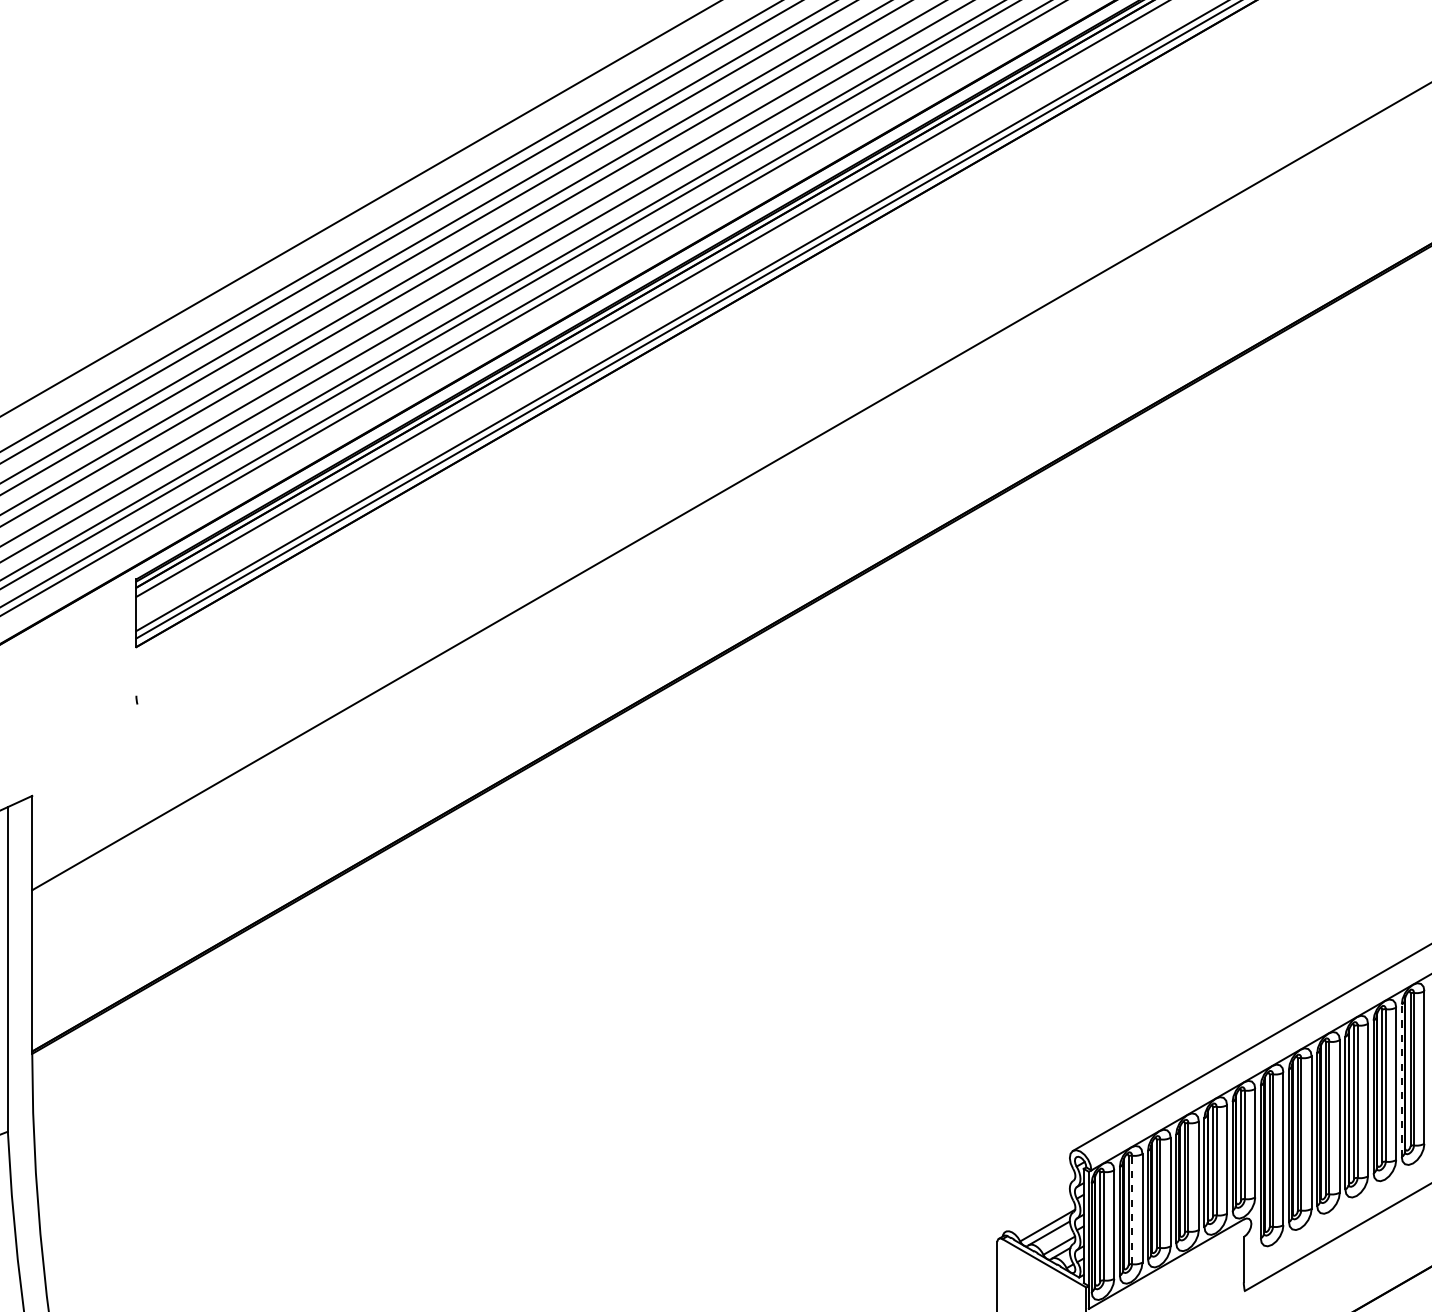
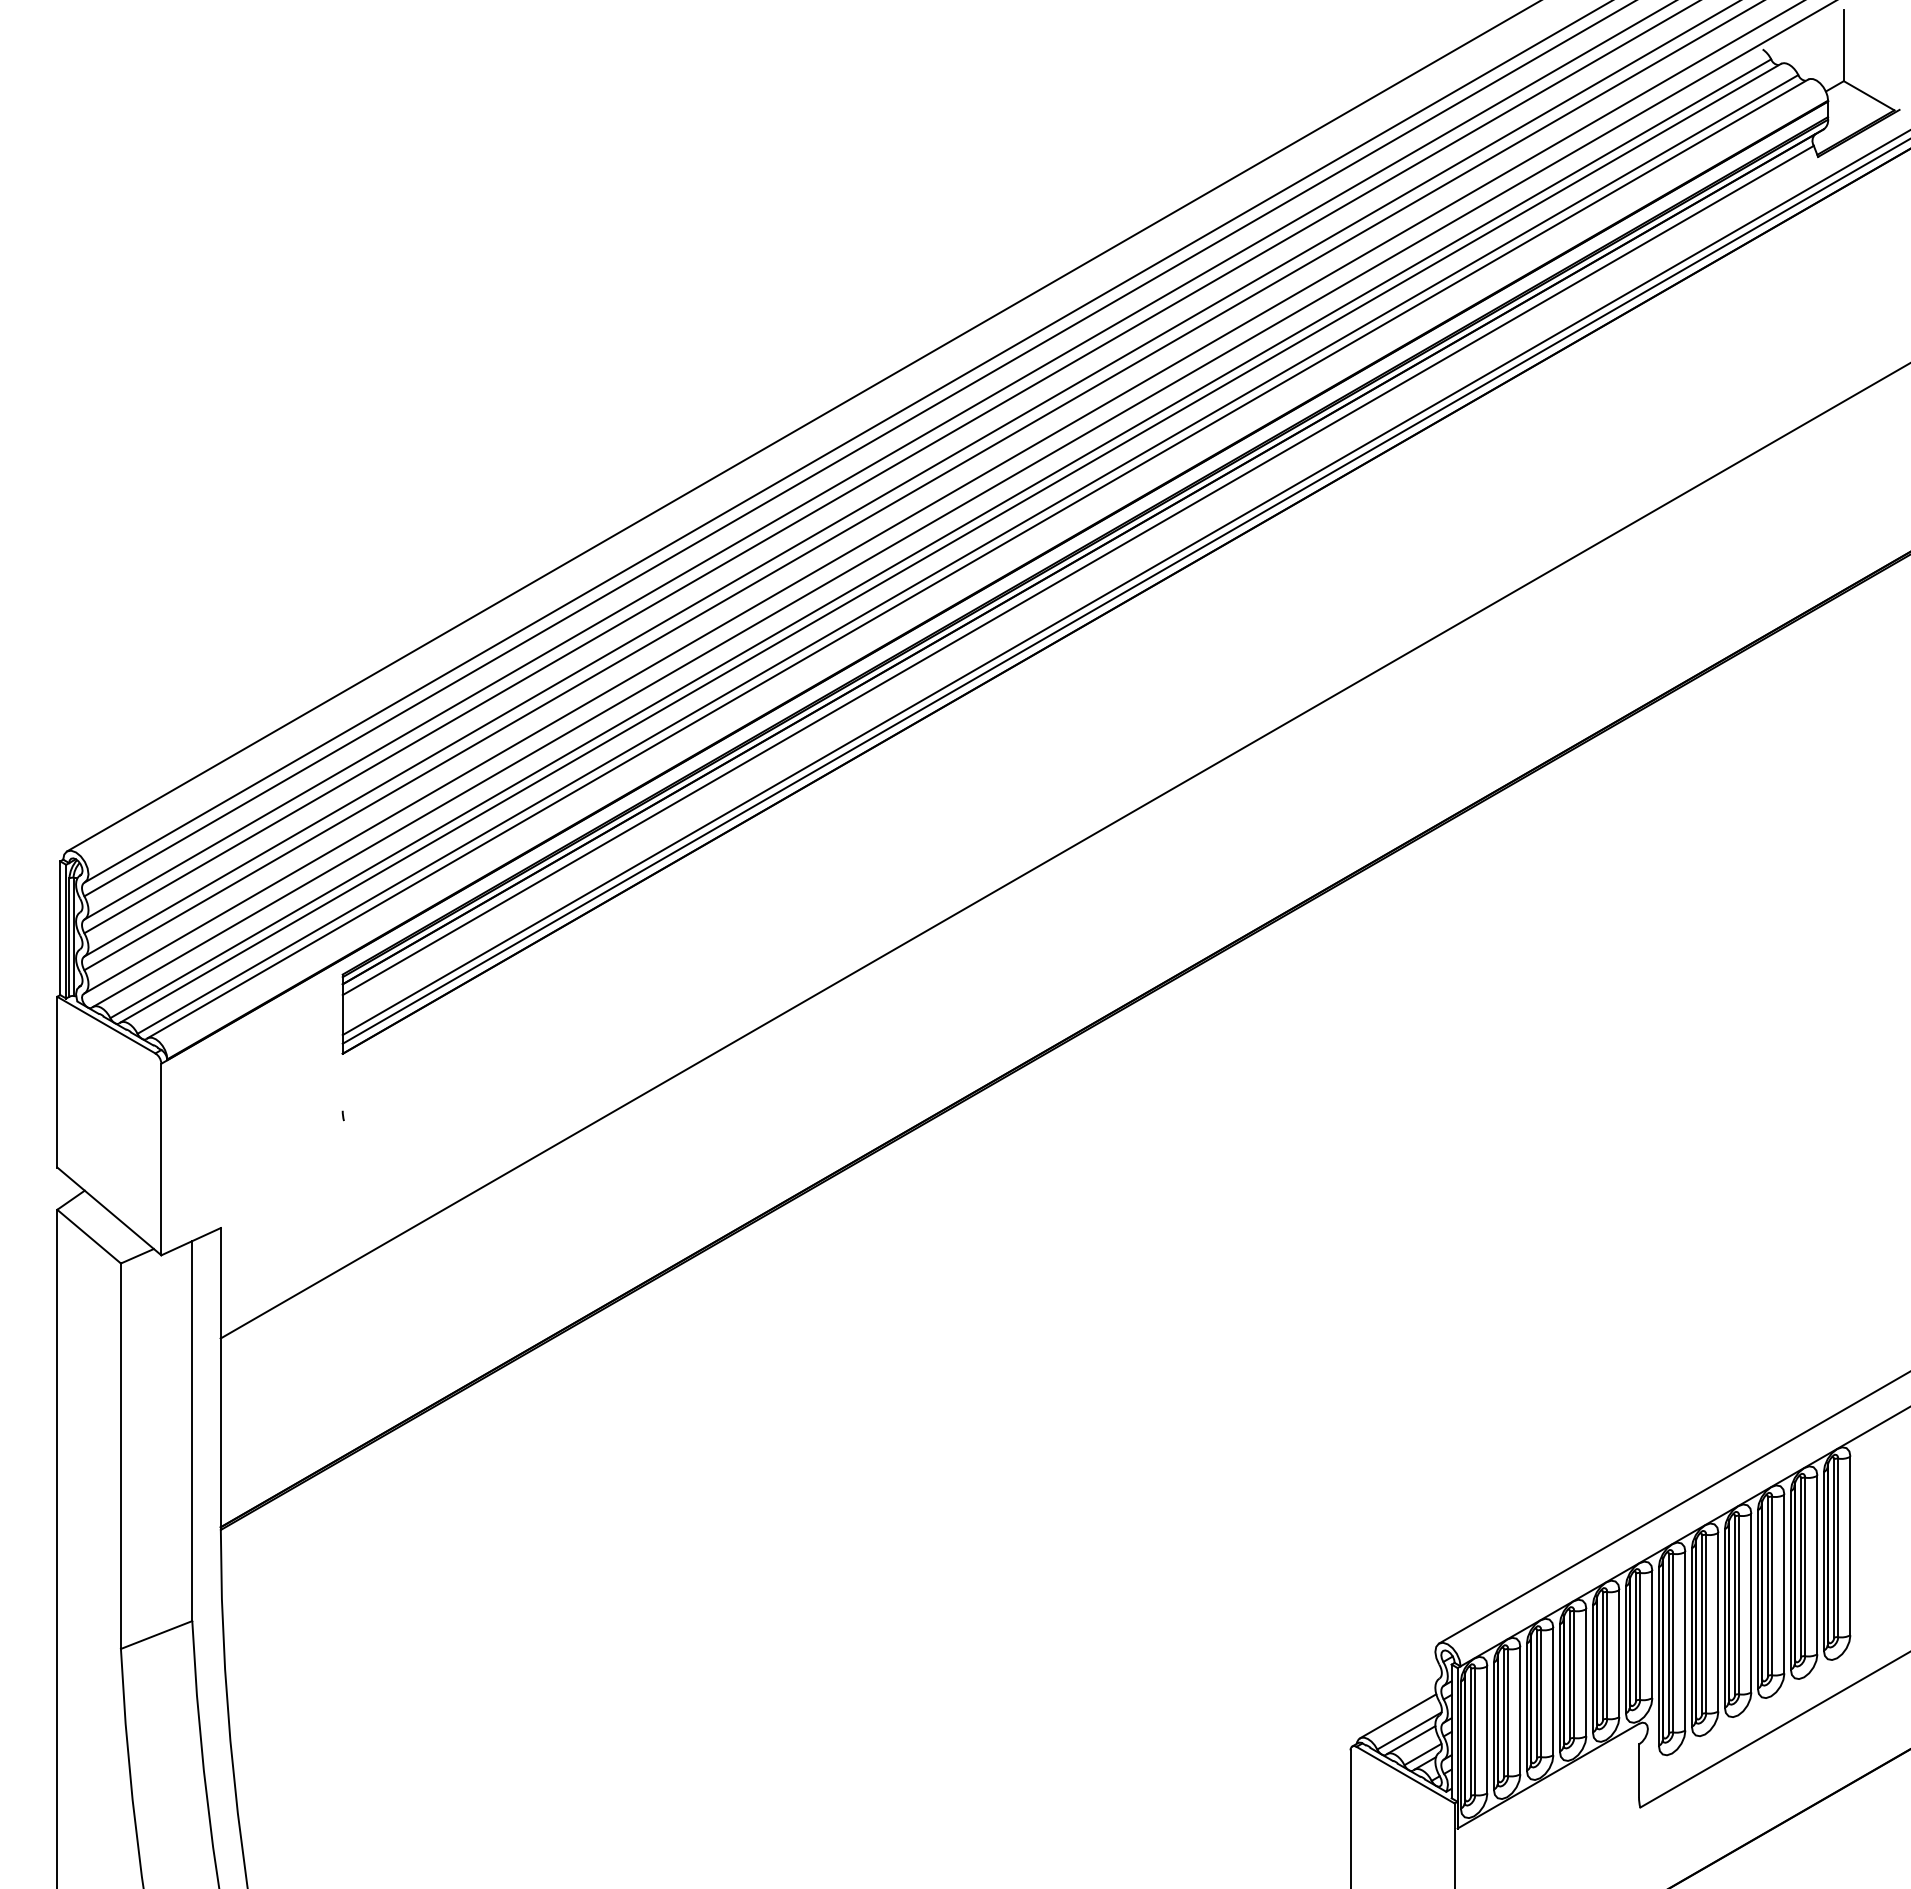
line: (1401, 1079) -> (1823, 1560), dashed -> solid
line: (1132, 1209) -> (1508, 1712), dashed -> solid
line: (1037, 1213) -> (1397, 1716), added

